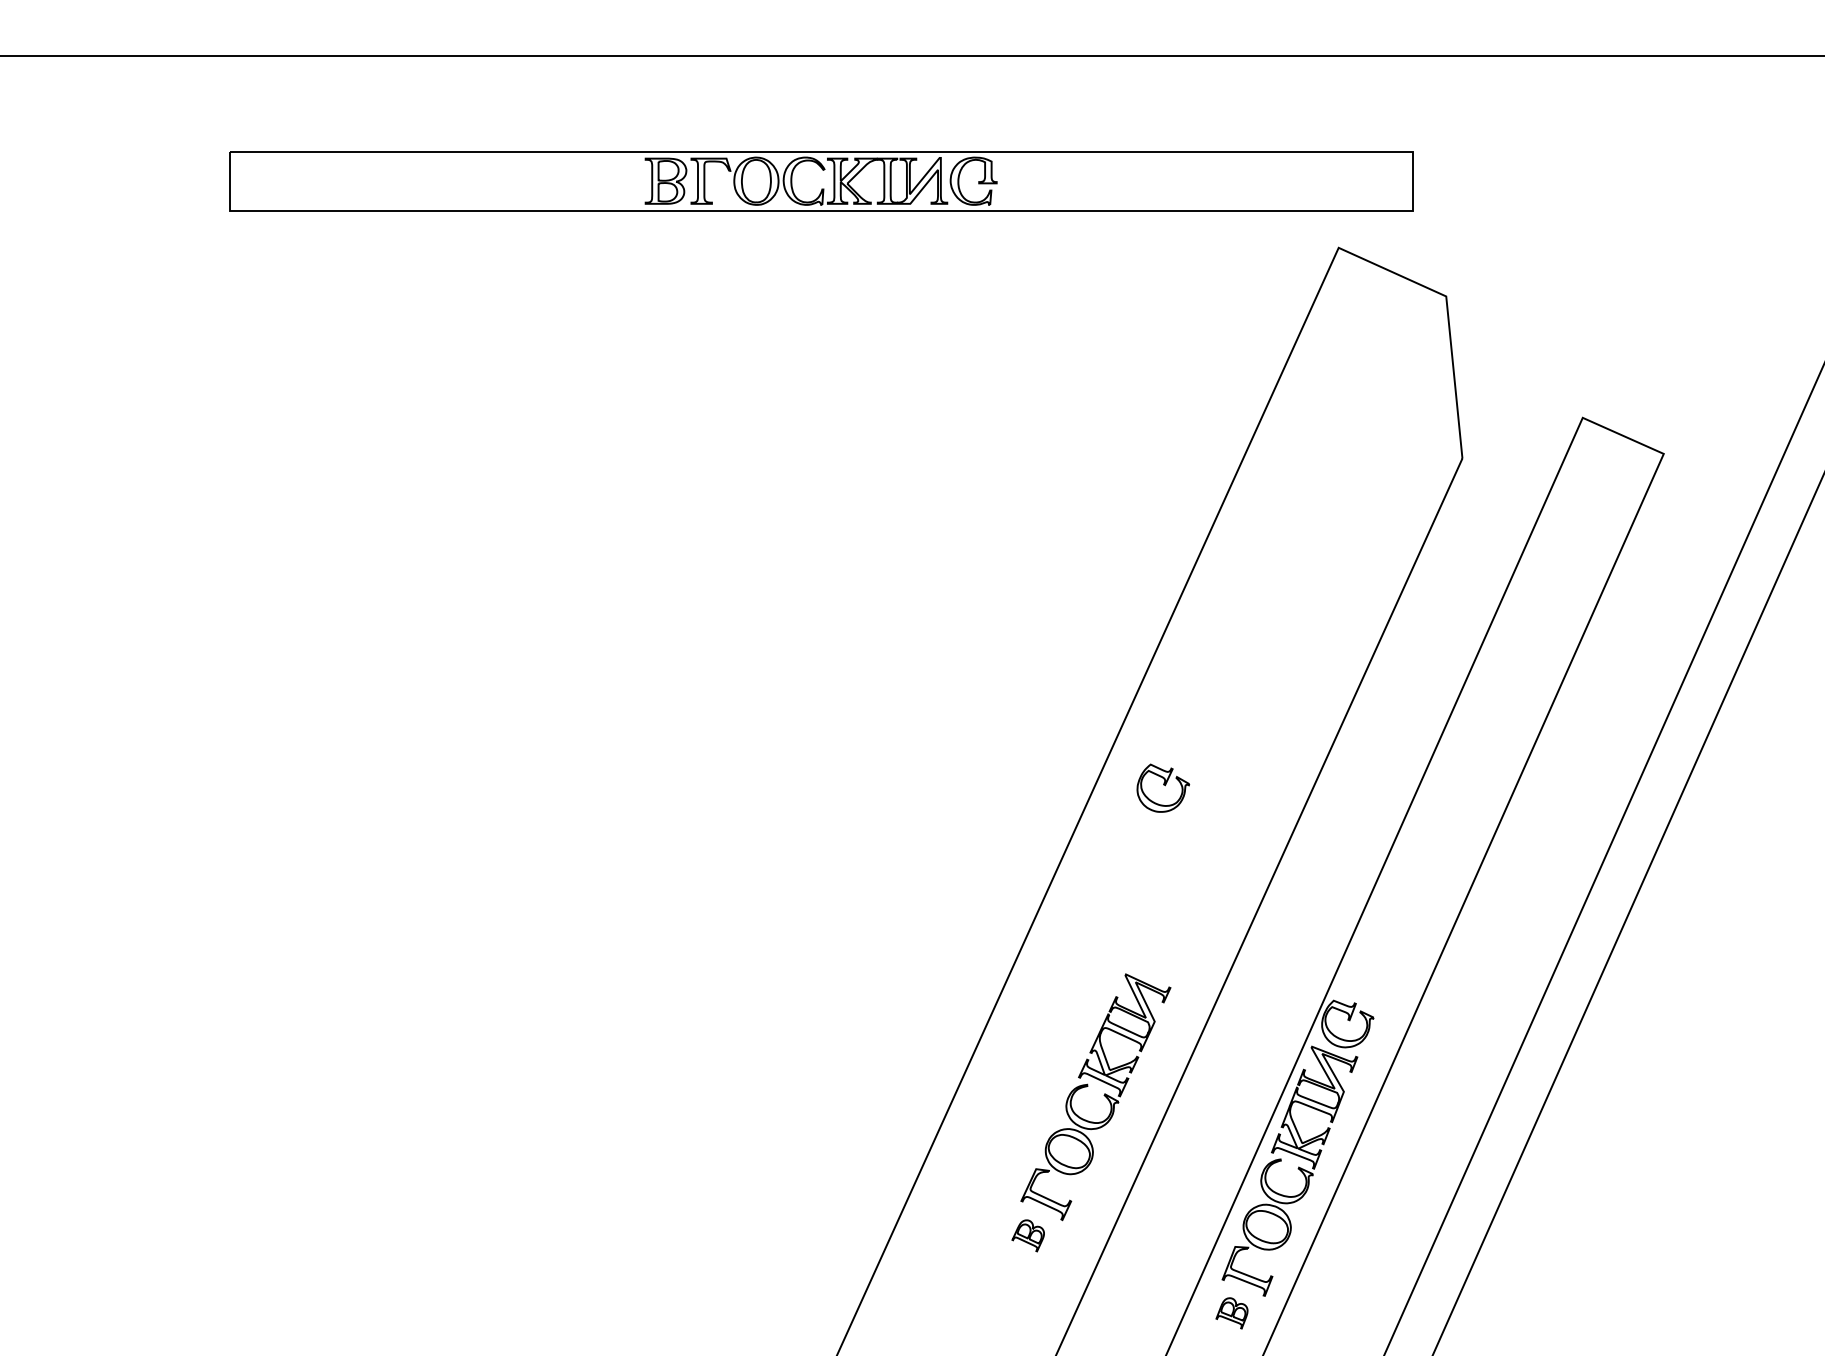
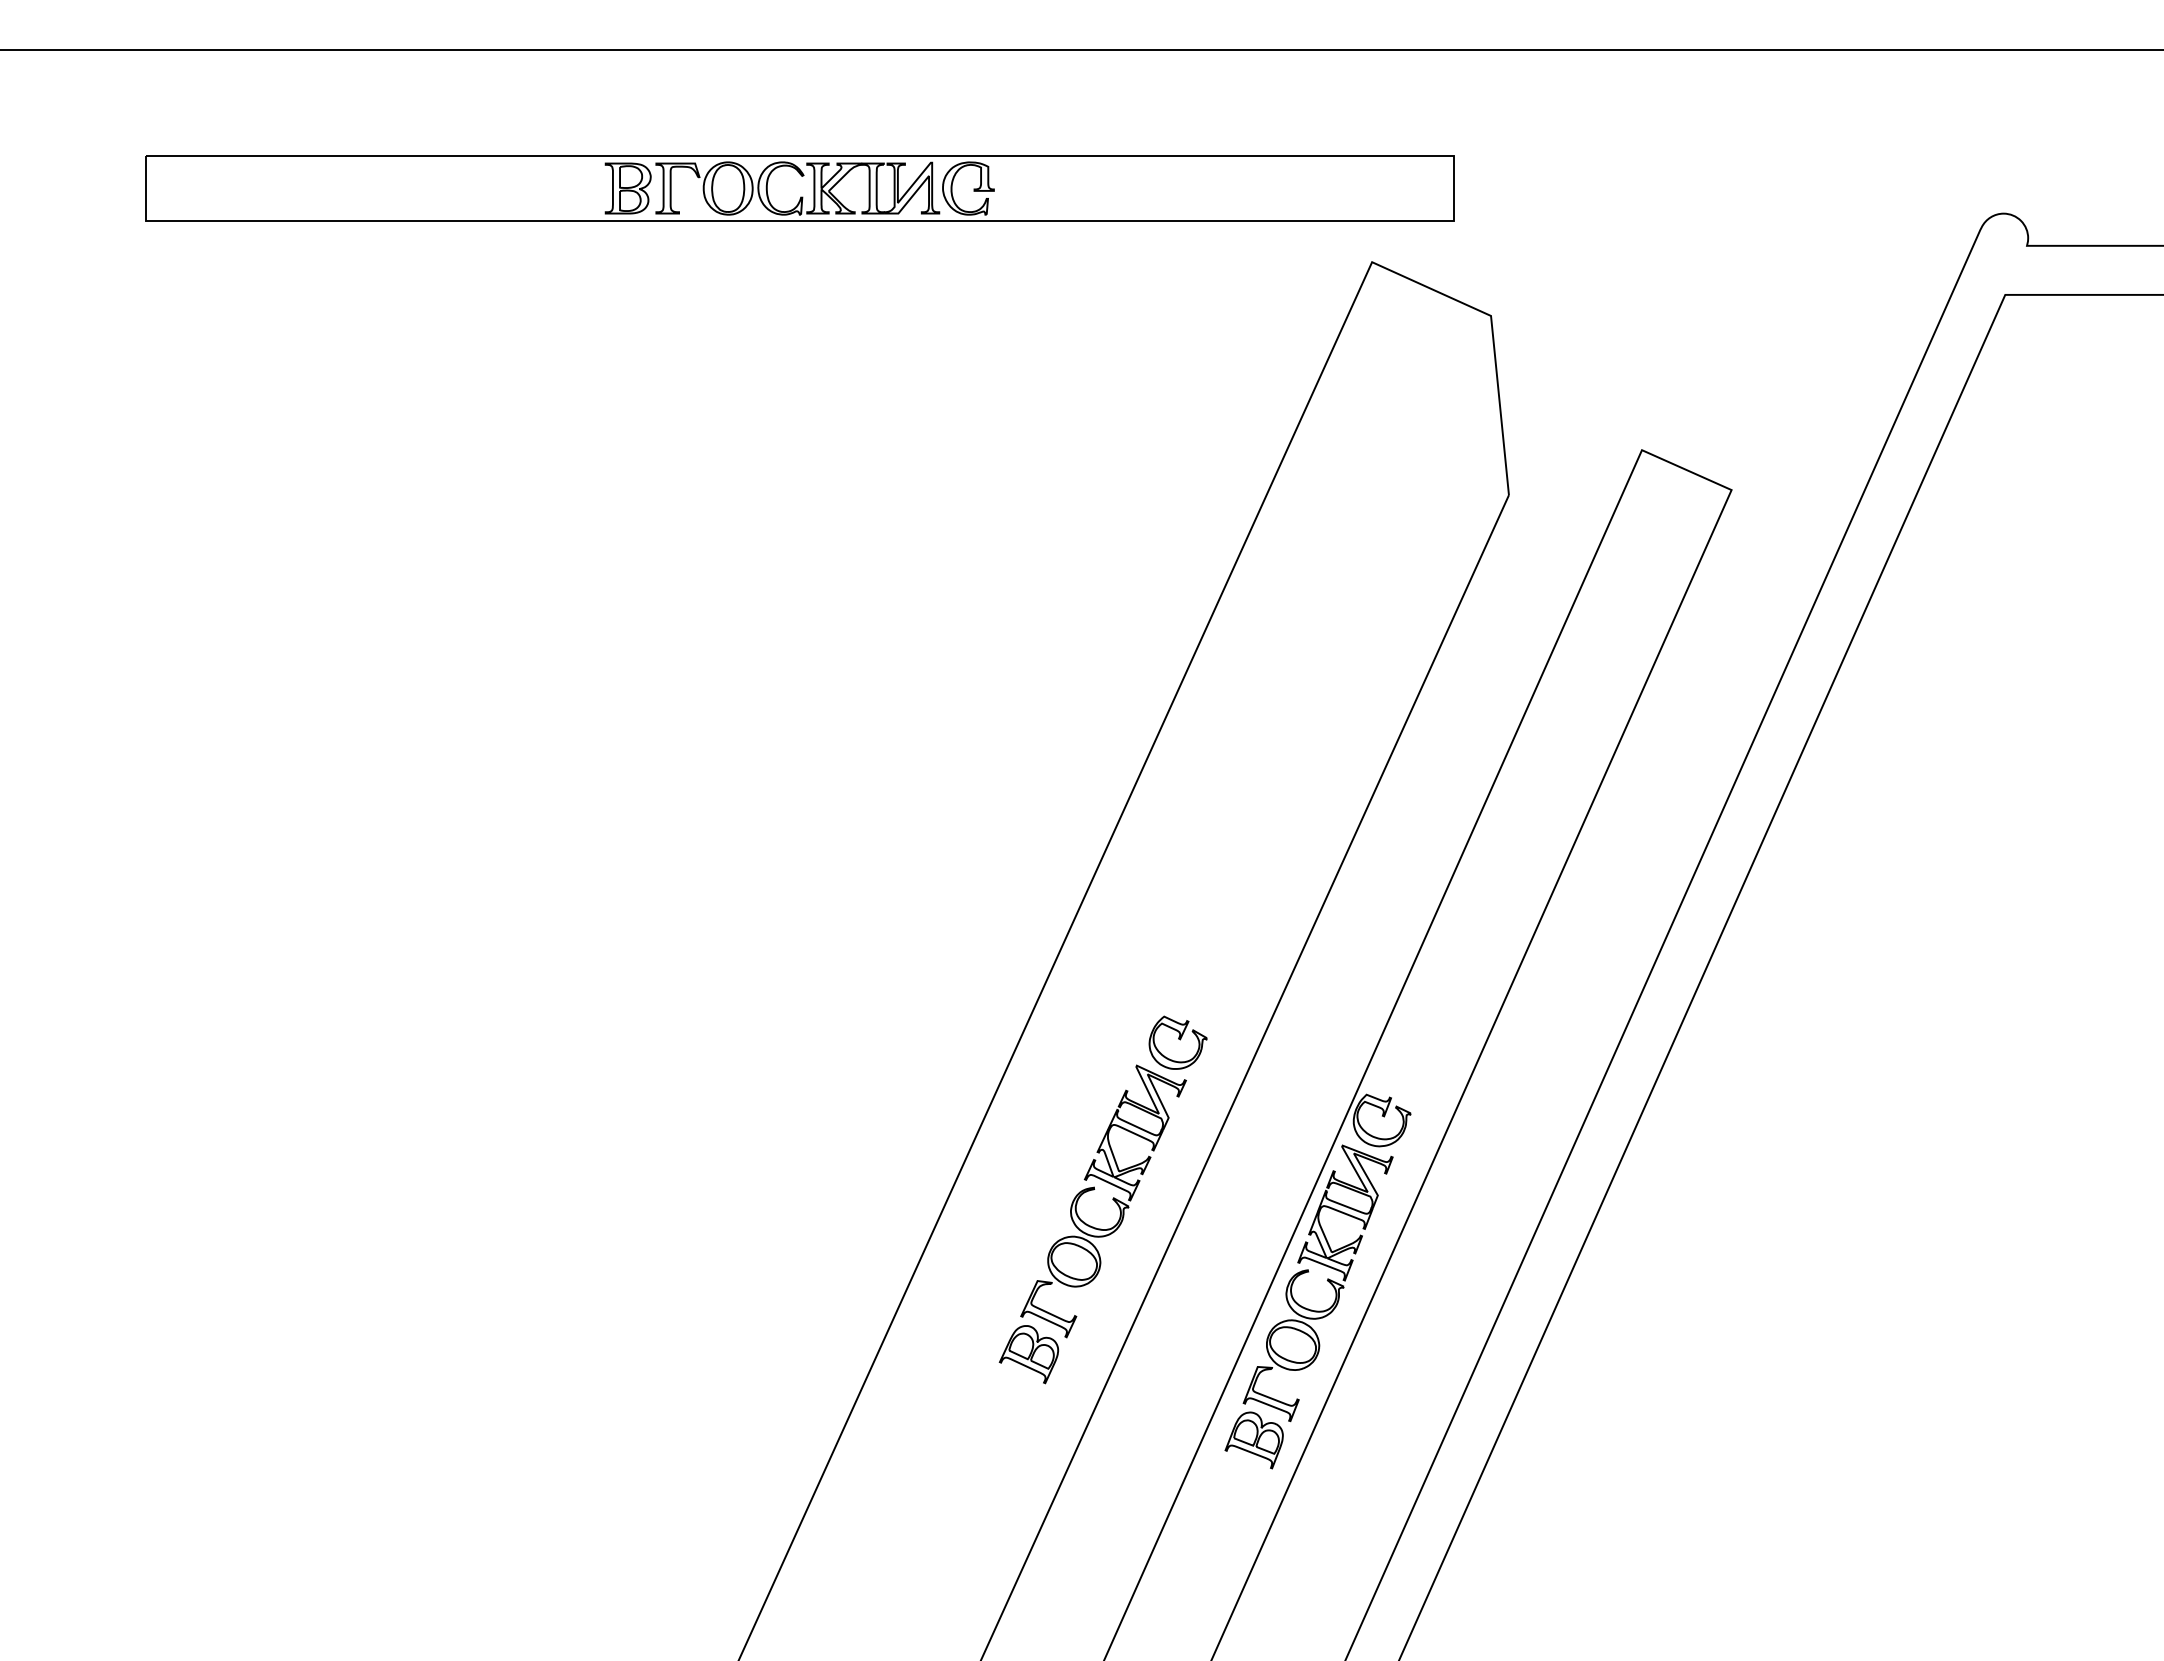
part: (1162, 787) -> (1177, 1042), moved
part: (1027, 1235) -> (1028, 1354), size x1.67
part: (1231, 1313) -> (1253, 1440), size x1.67

